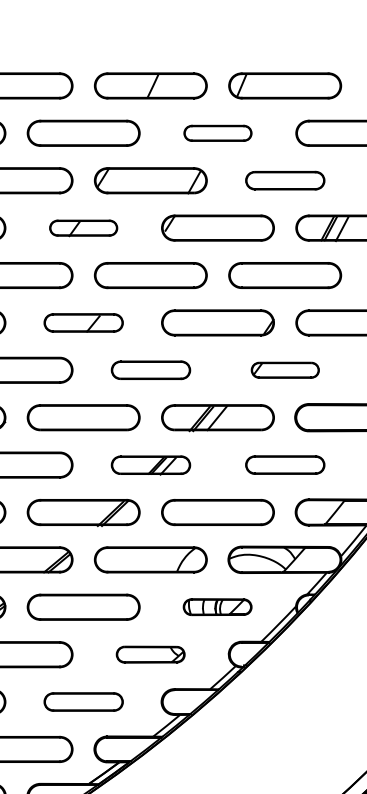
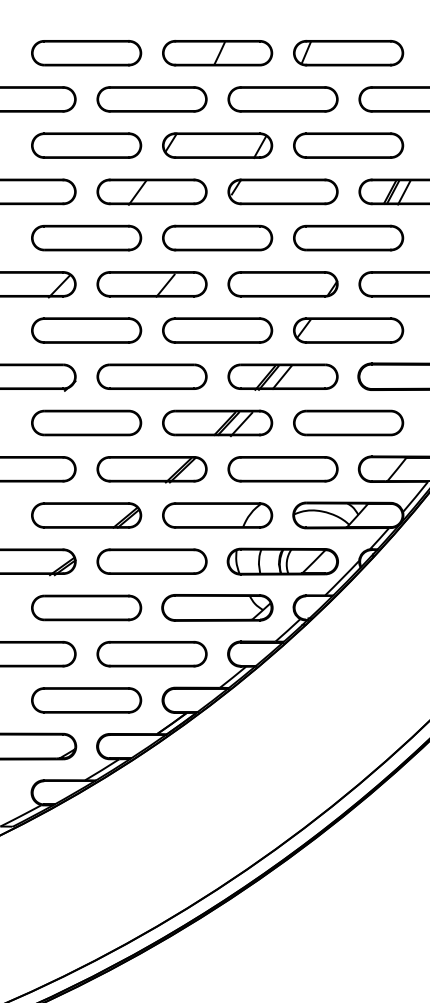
part: (217, 133) -> (282, 99), size x1.67
part: (285, 180) -> (348, 145), size x1.43
part: (83, 227) -> (151, 191), size x1.67
part: (83, 323) -> (151, 284), size x1.43
part: (150, 370) -> (217, 330), size x1.43
part: (285, 370) -> (348, 330), size x1.67
part: (285, 464) -> (348, 422), size x1.43
part: (150, 465) -> (217, 423), size x1.43
part: (217, 607) -> (282, 561), size x1.67
part: (150, 654) -> (217, 607), size x1.67
part: (83, 701) -> (151, 653), size x1.43

